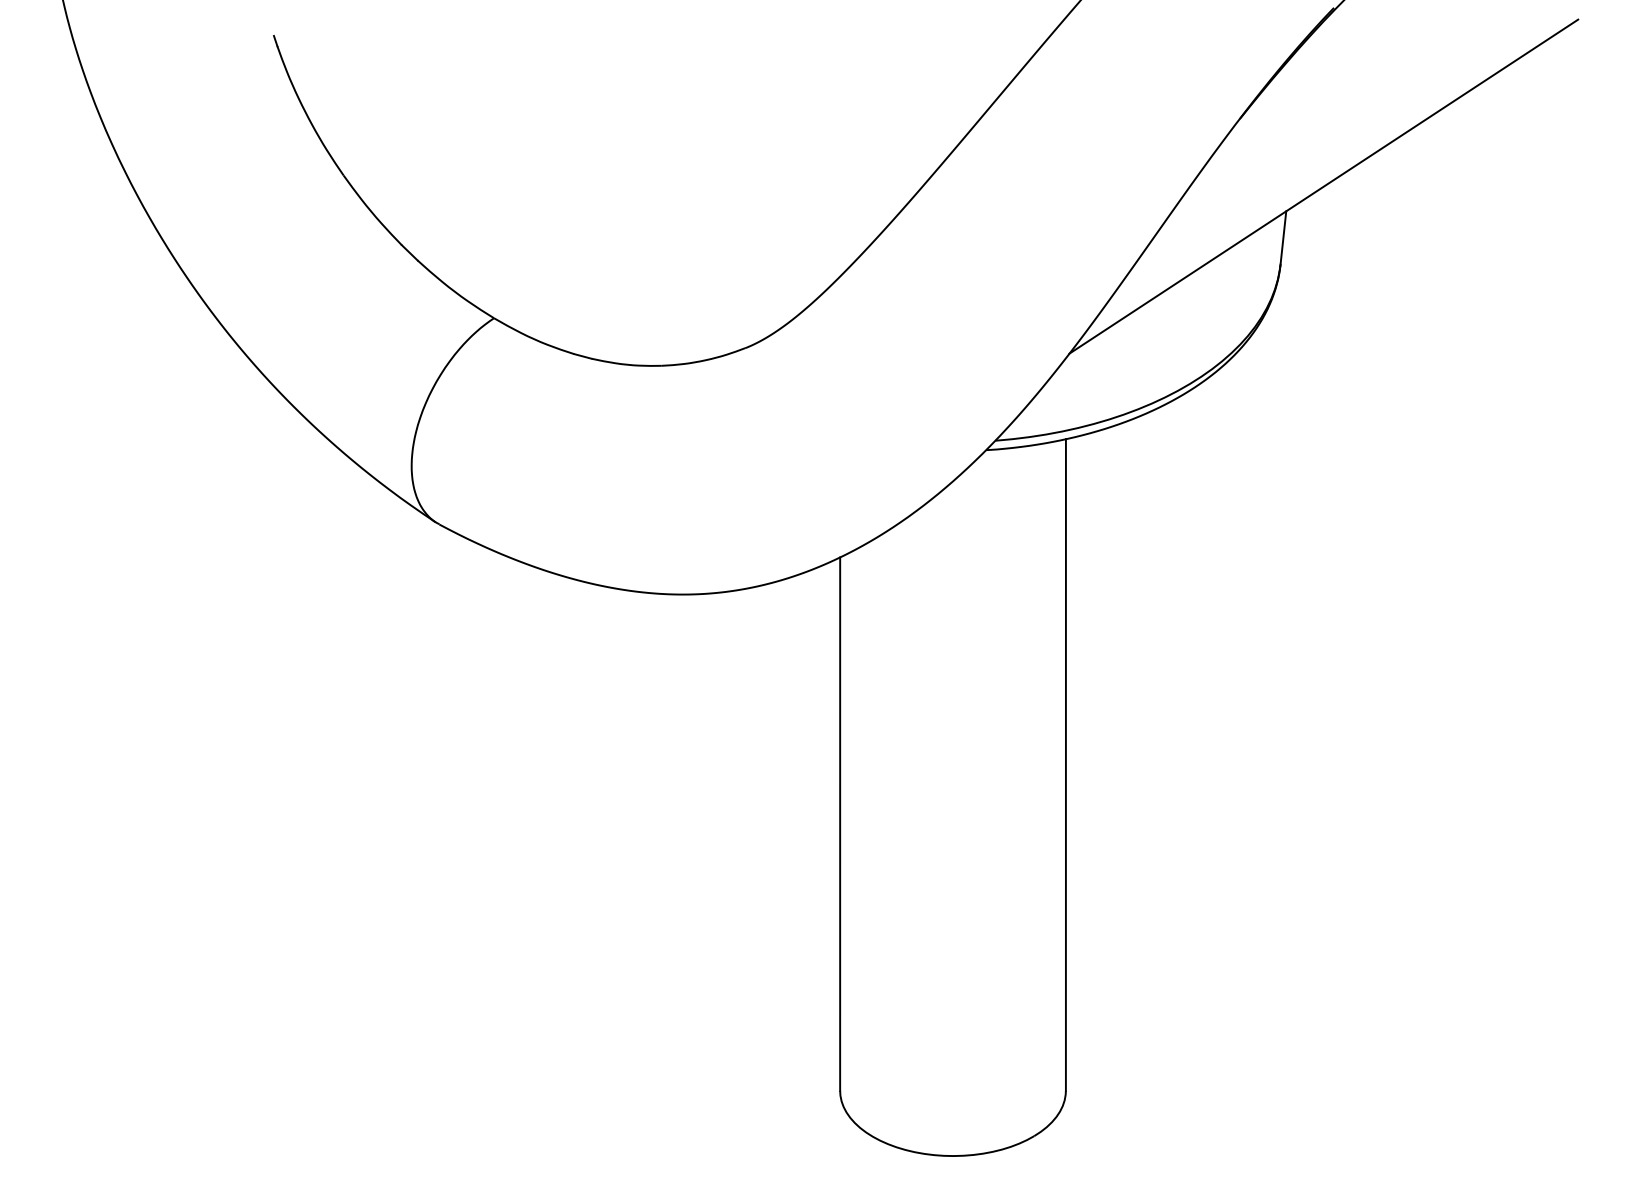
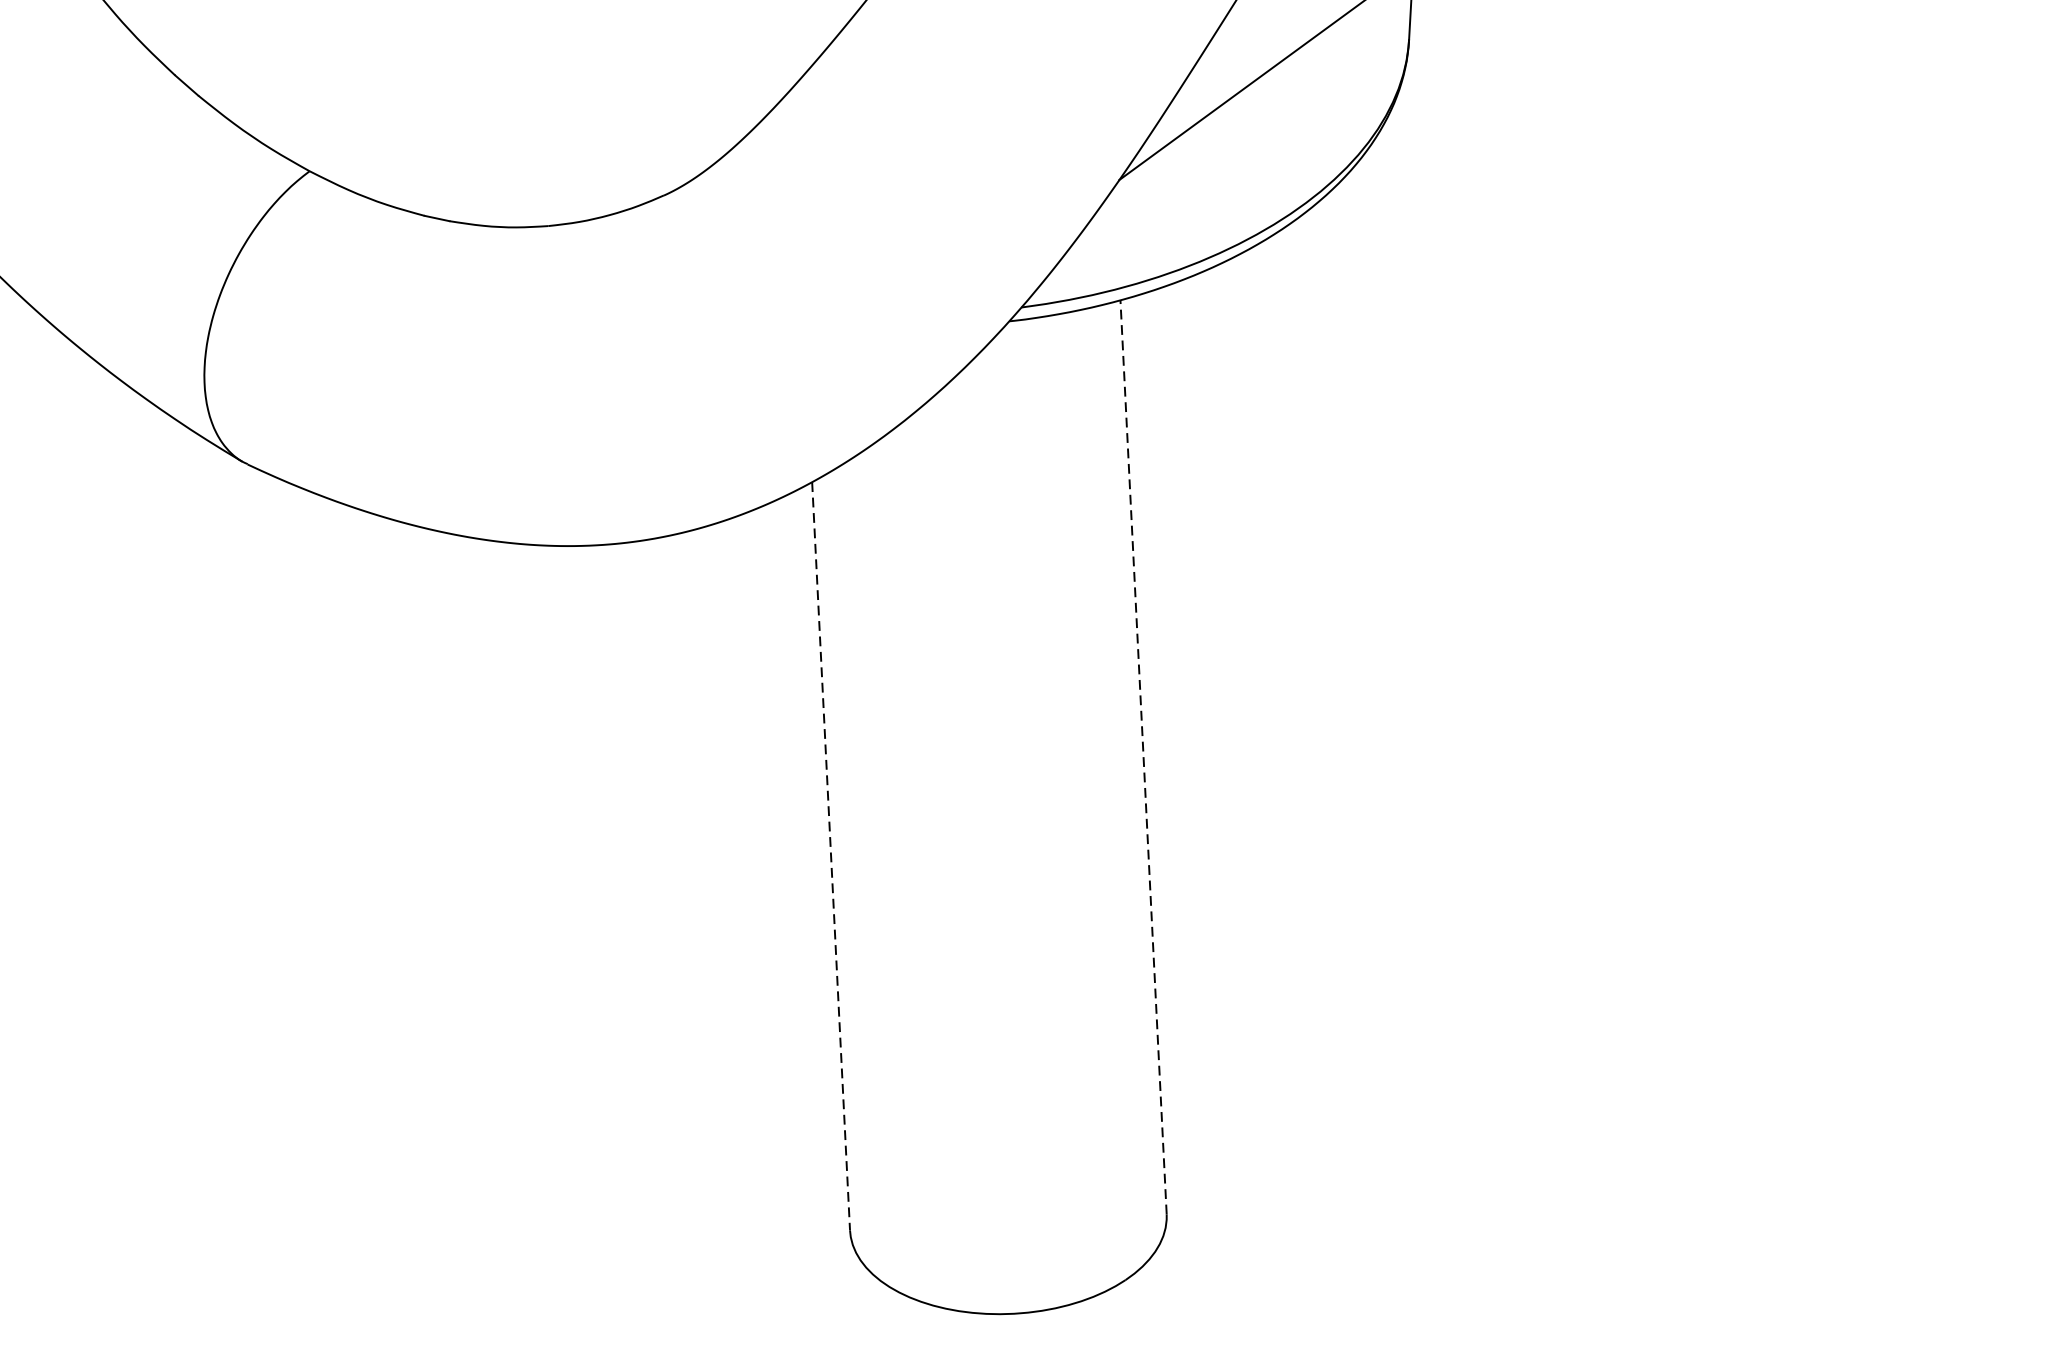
line: (1065, 765) -> (1143, 758), solid -> dashed
line: (840, 824) -> (831, 856), solid -> dashed

